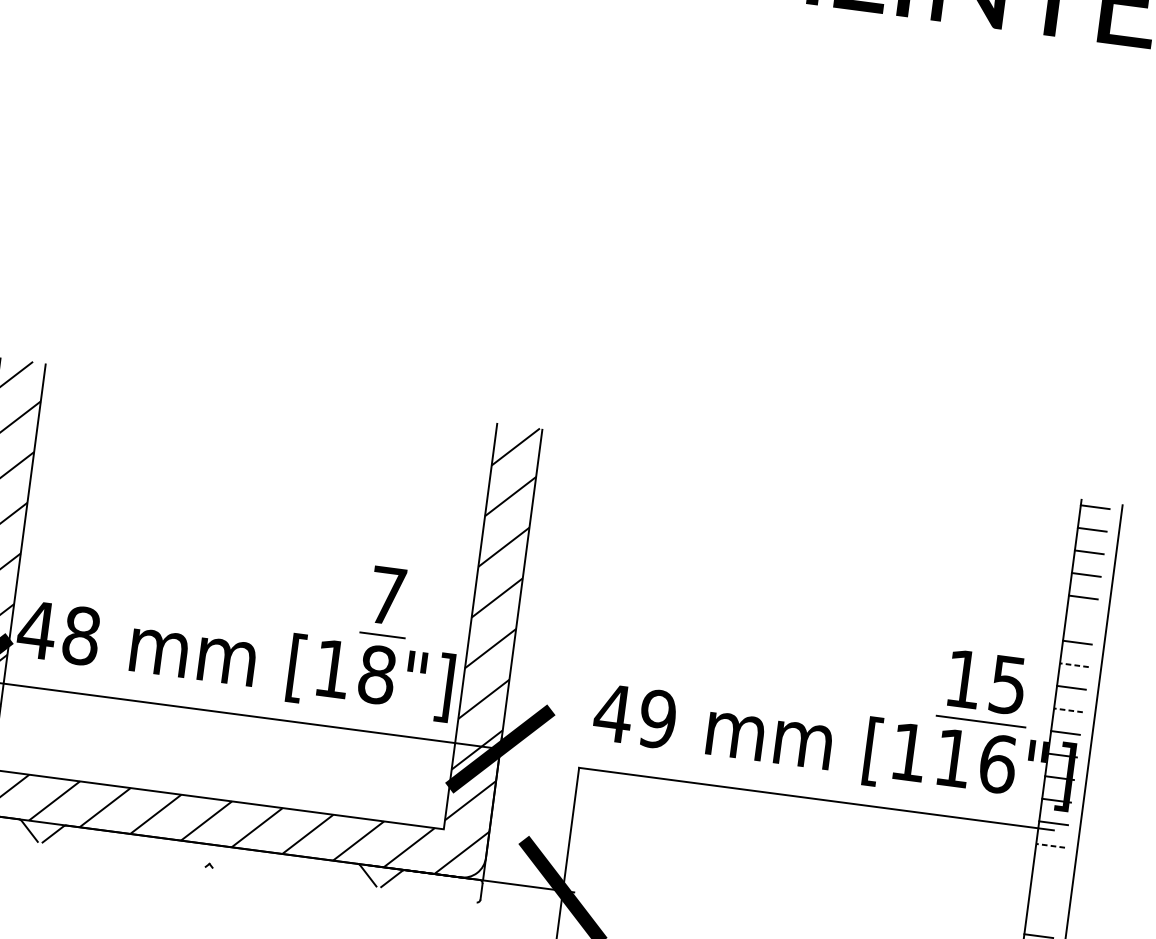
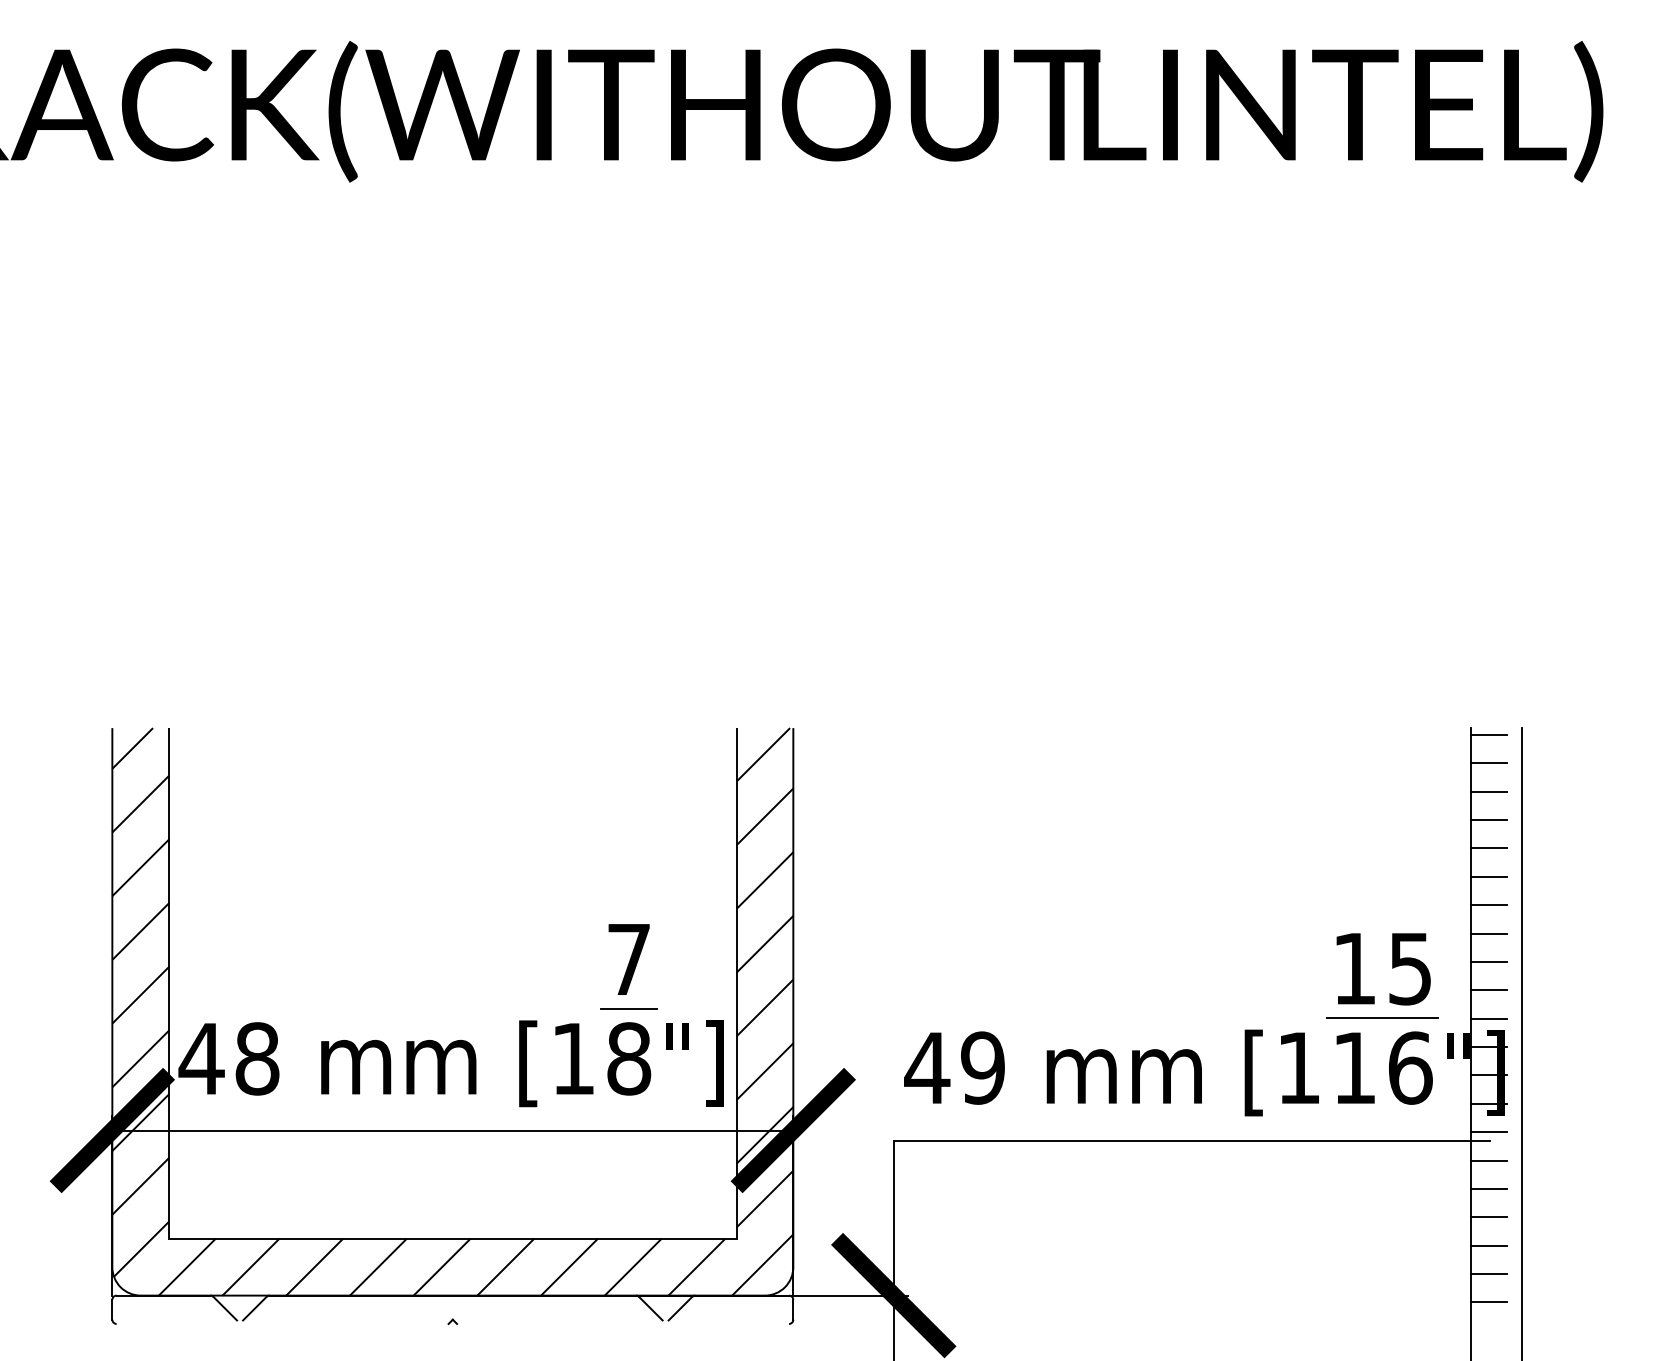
line: (1080, 619) -> (1488, 876), added
line: (1074, 665) -> (1488, 933), dashed -> solid
line: (1068, 710) -> (1488, 990), dashed -> solid
line: (1050, 845) -> (1488, 1160), dashed -> solid
line: (1047, 867) -> (1488, 1188), added
line: (1044, 891) -> (1488, 1217), added
line: (1041, 913) -> (1488, 1245), added

